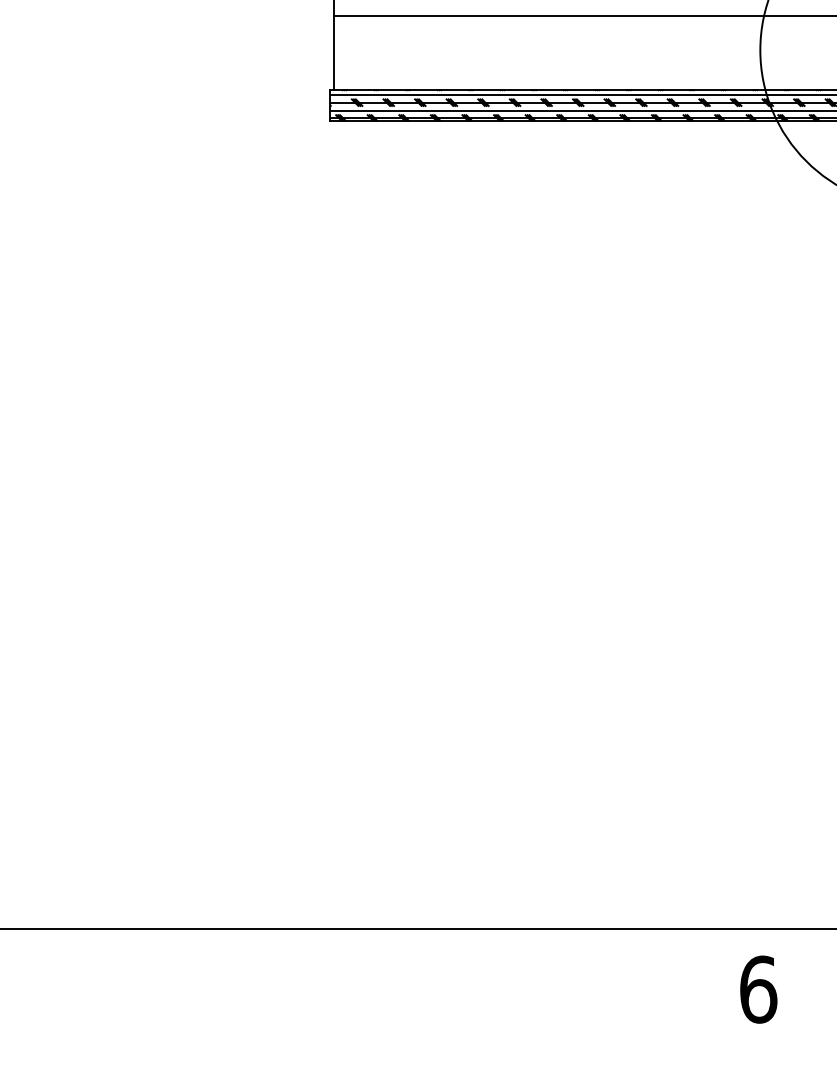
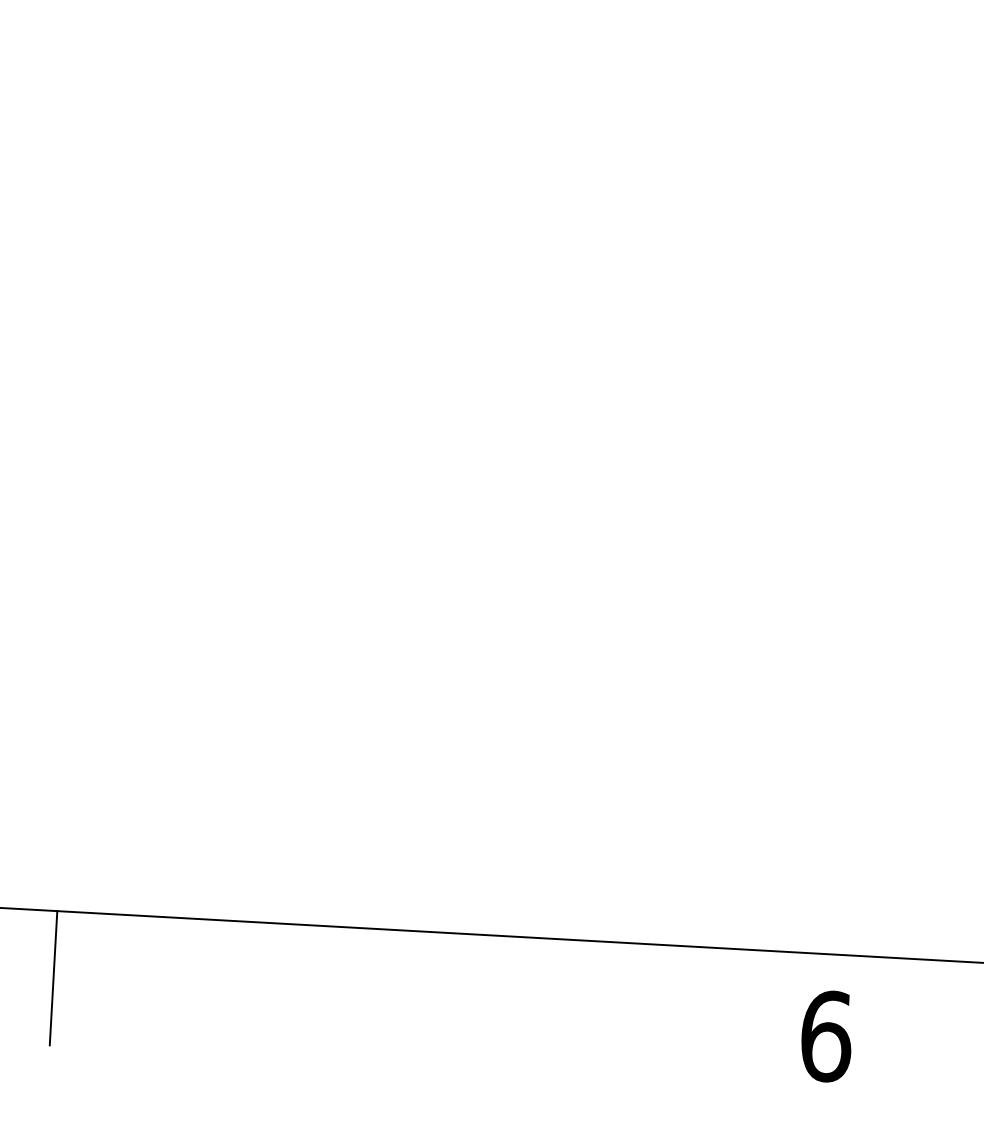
line: (185, 978) -> (53, 978), added

